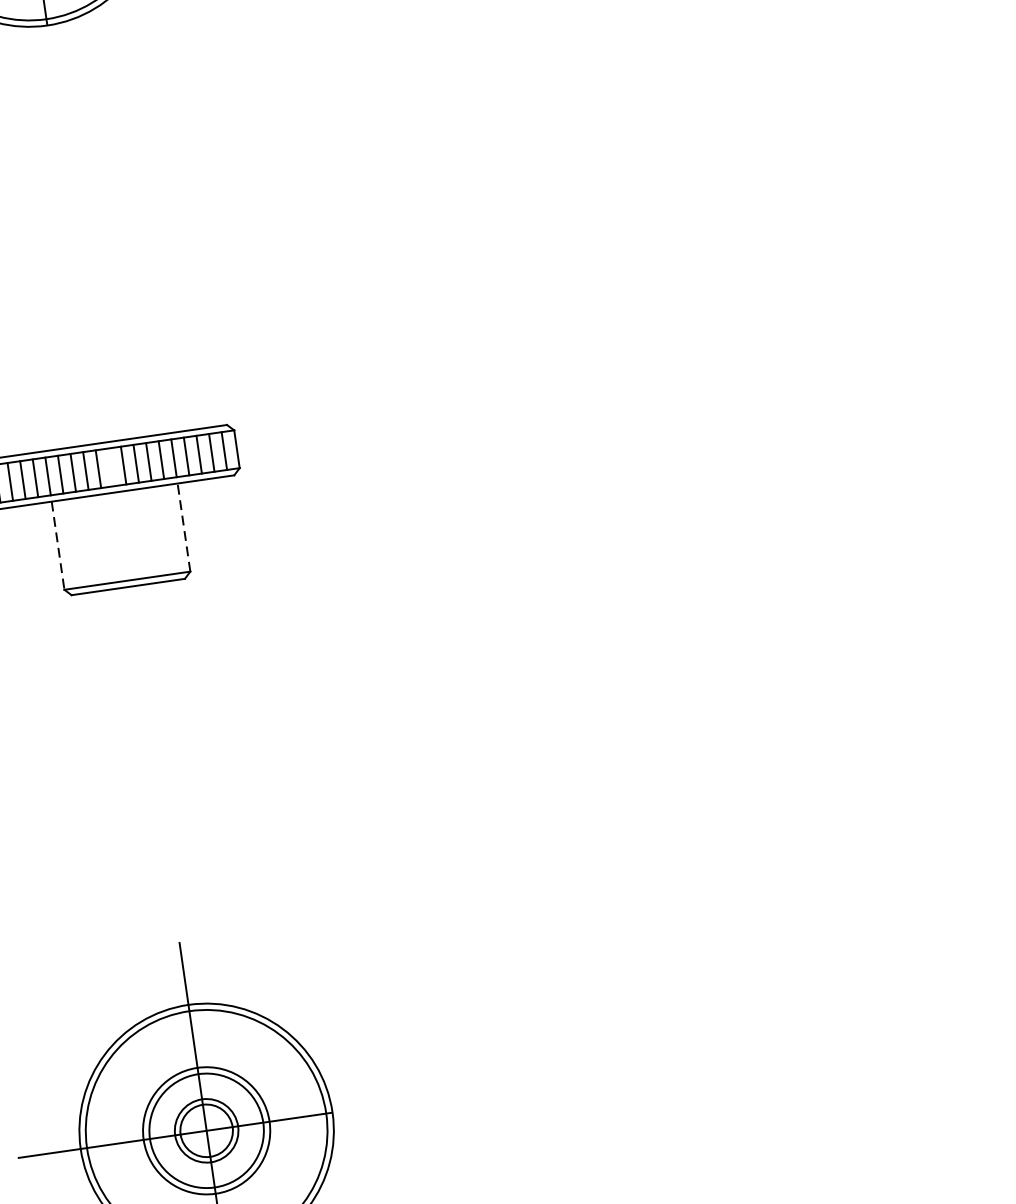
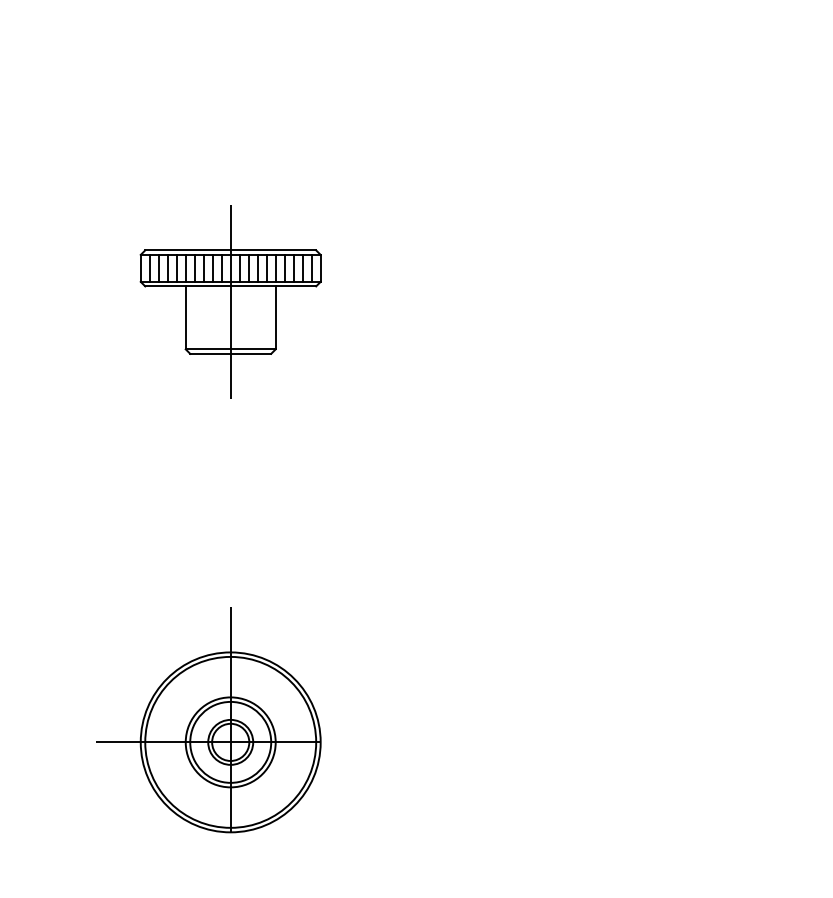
line: (117, 513) -> (230, 301), added
line: (183, 527) -> (275, 317), dashed -> solid
line: (57, 546) -> (185, 318), dashed -> solid

